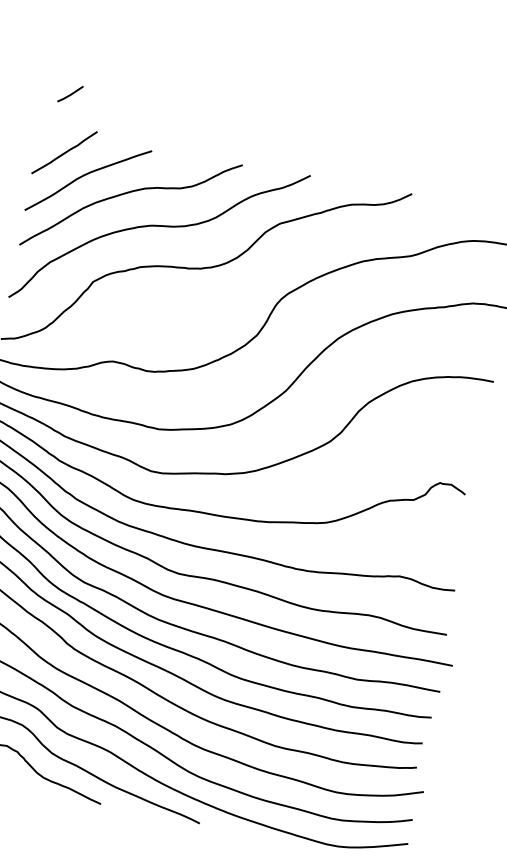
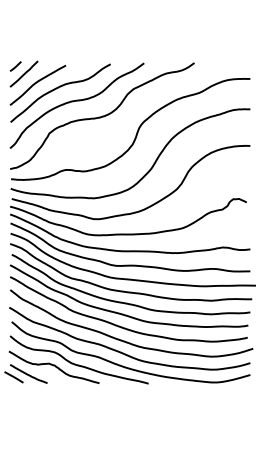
line: (69, 94) -> (15, 66), moved

